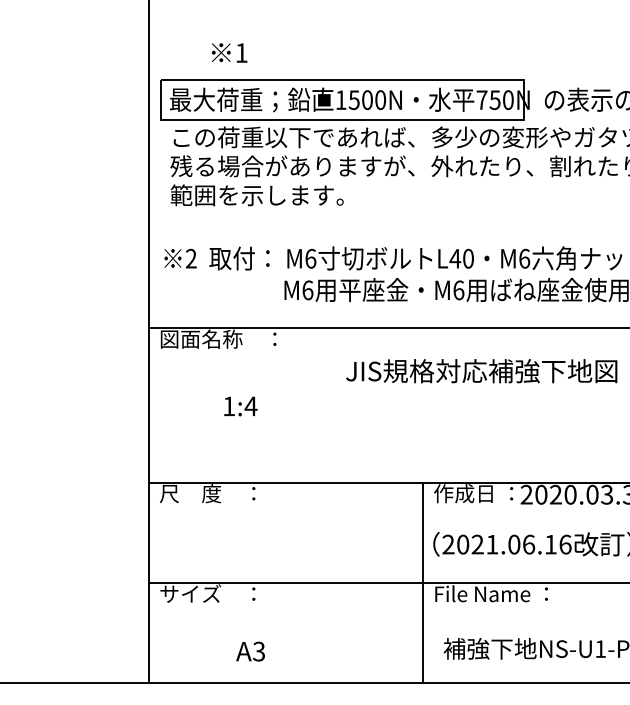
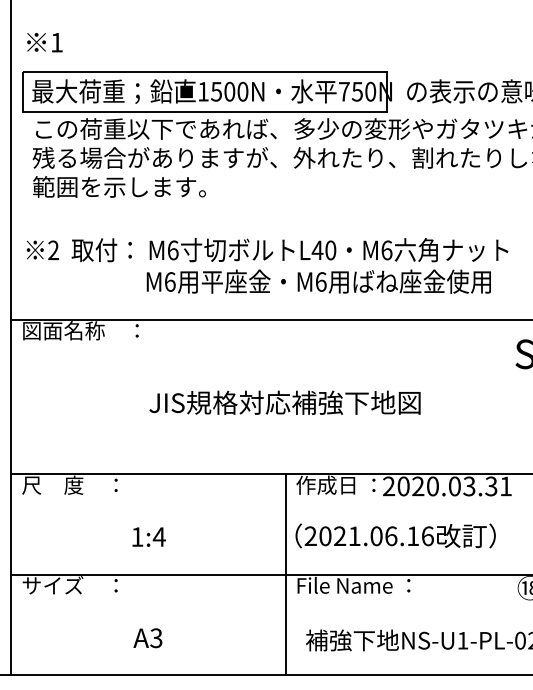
text: (229, 52) -> (44, 42), moved
text: (481, 371) -> (284, 403), moved
text: (240, 406) -> (148, 537), moved
text: (250, 651) -> (147, 638), moved

